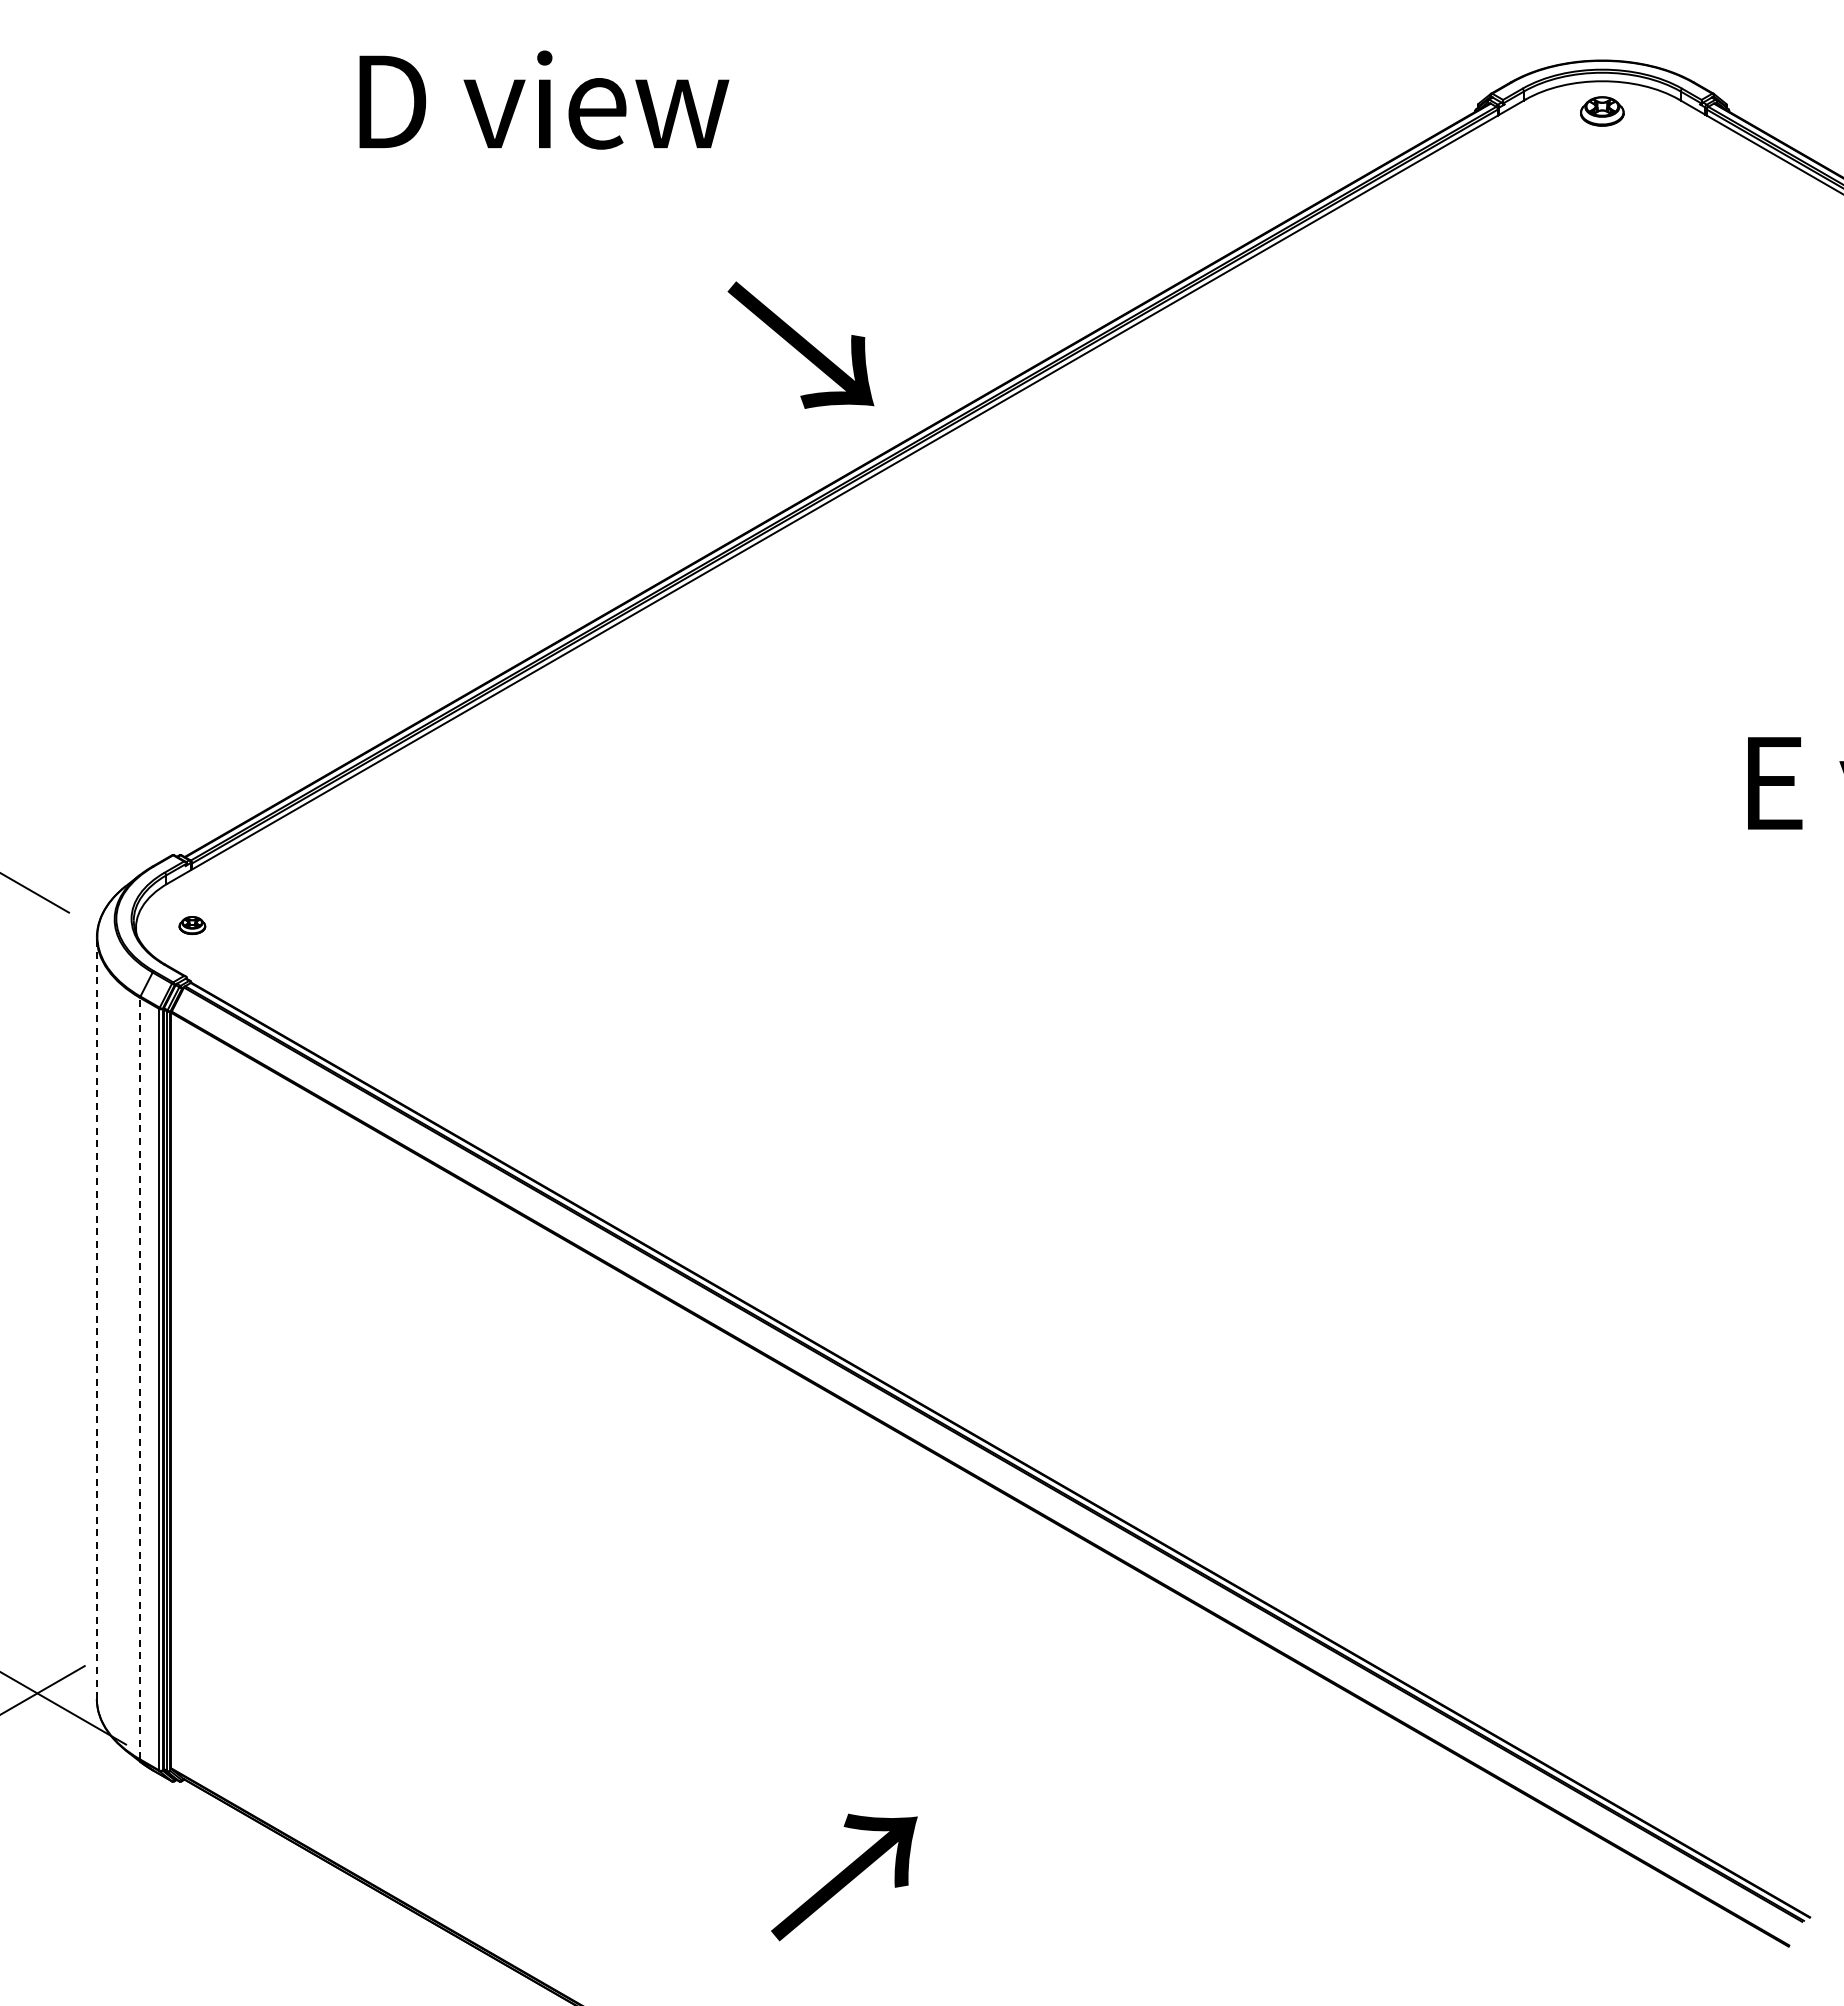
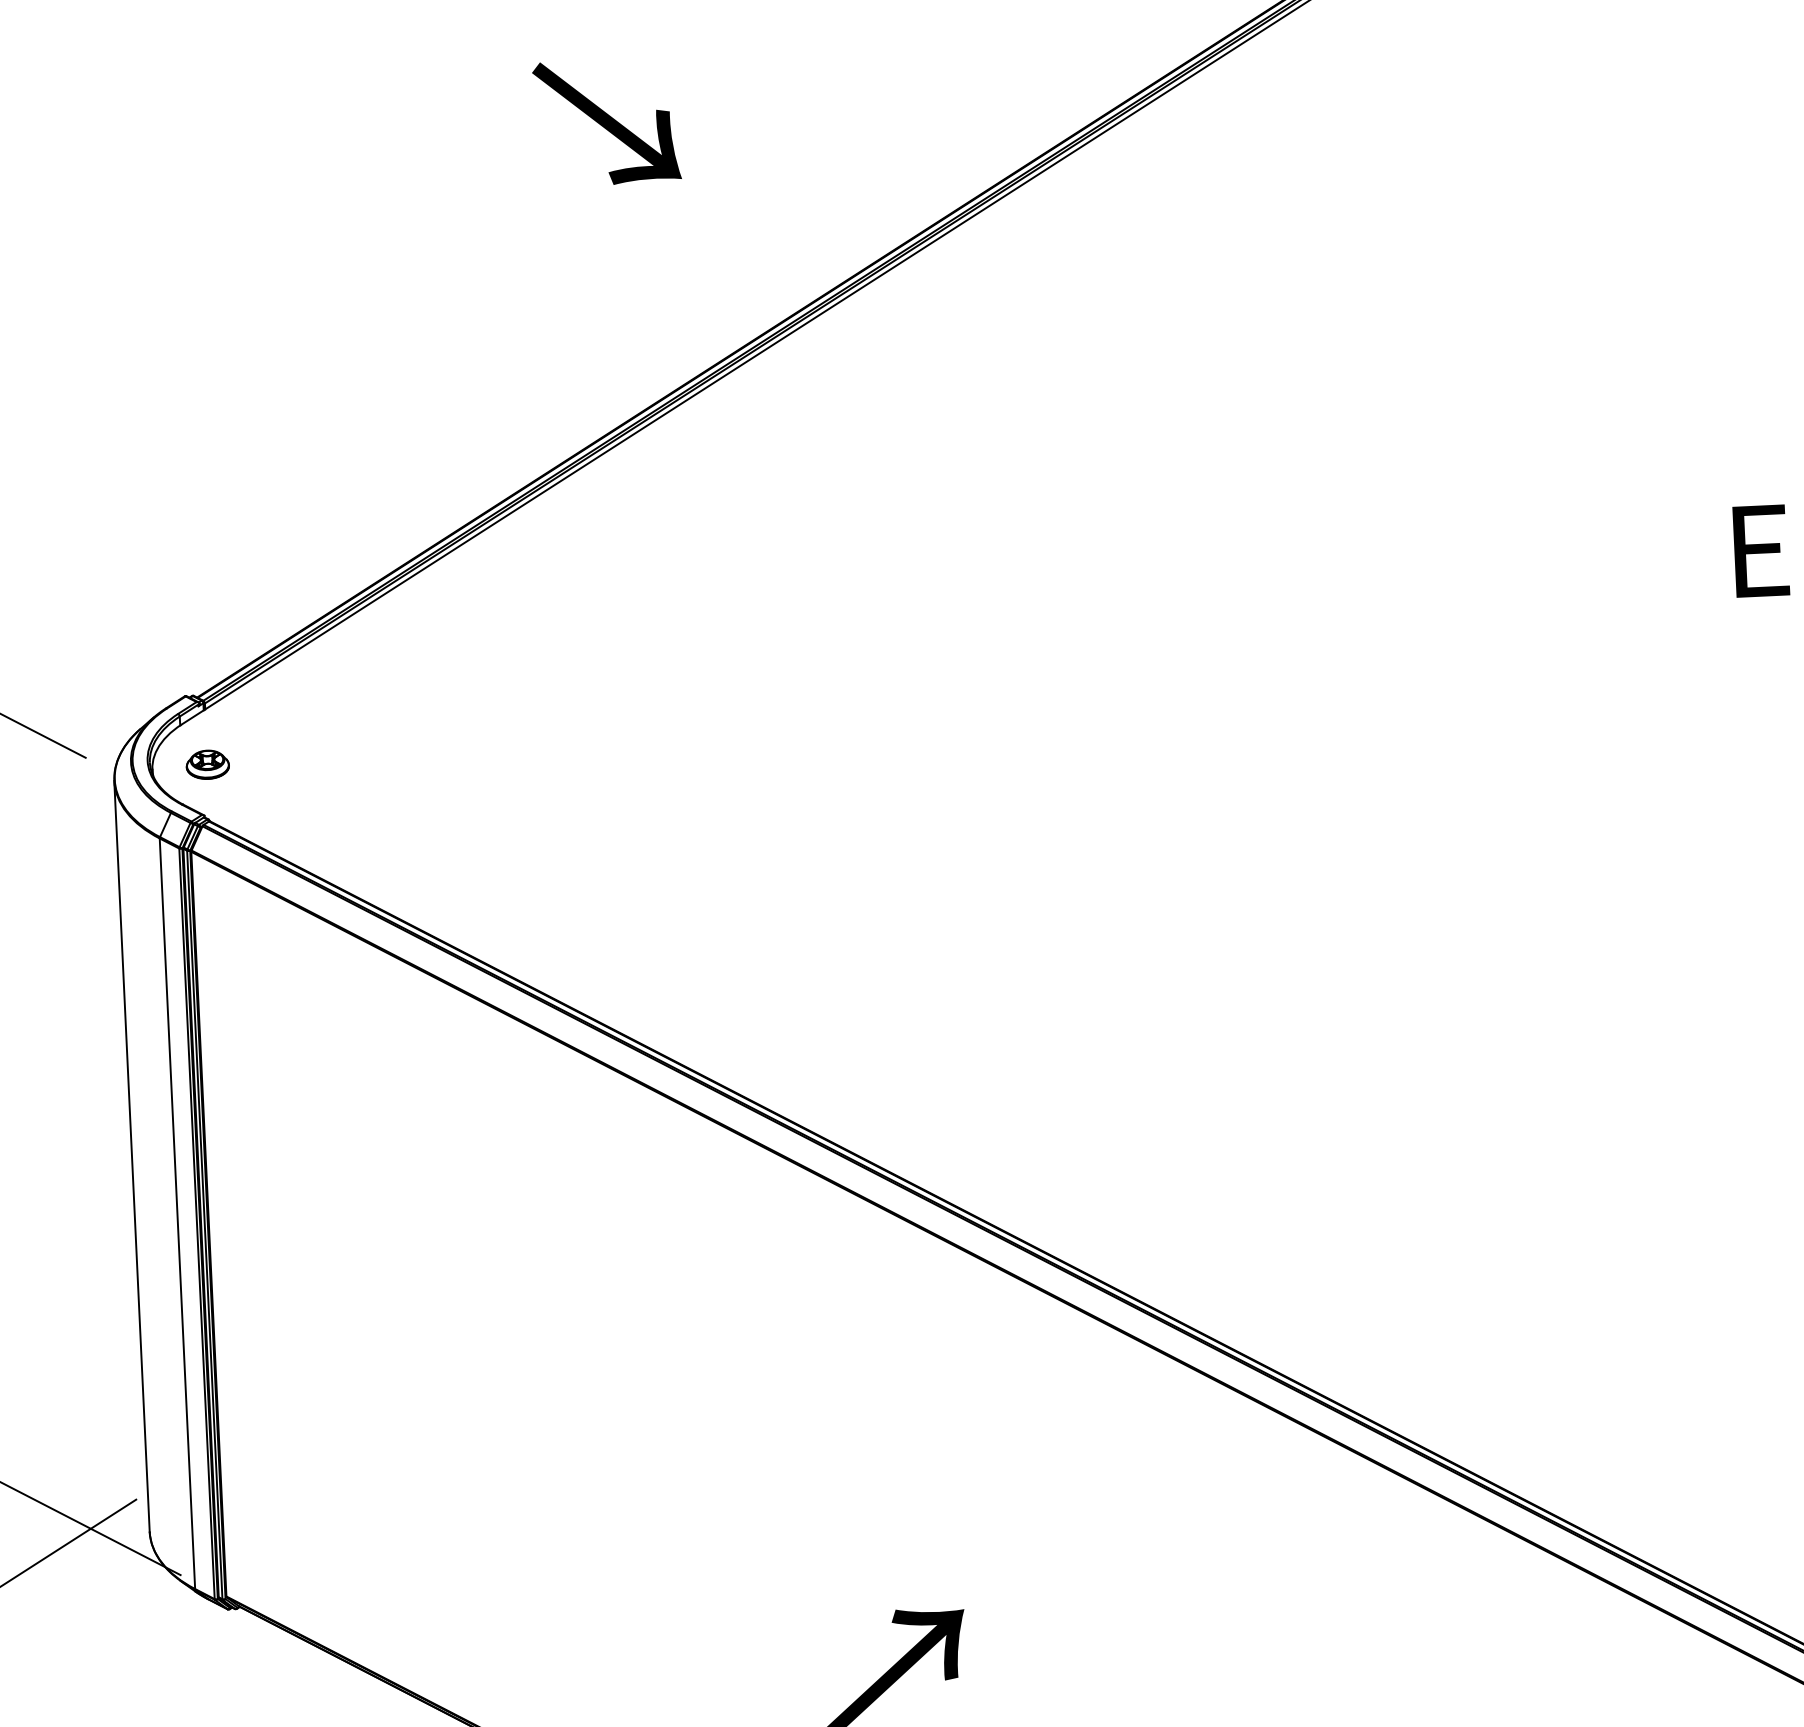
text: (800, 344) -> (606, 121), moved
part: (192, 925) -> (208, 764), size x1.67
line: (96, 1318) -> (131, 1156), dashed -> solid
line: (140, 1378) -> (177, 1213), dashed -> solid

